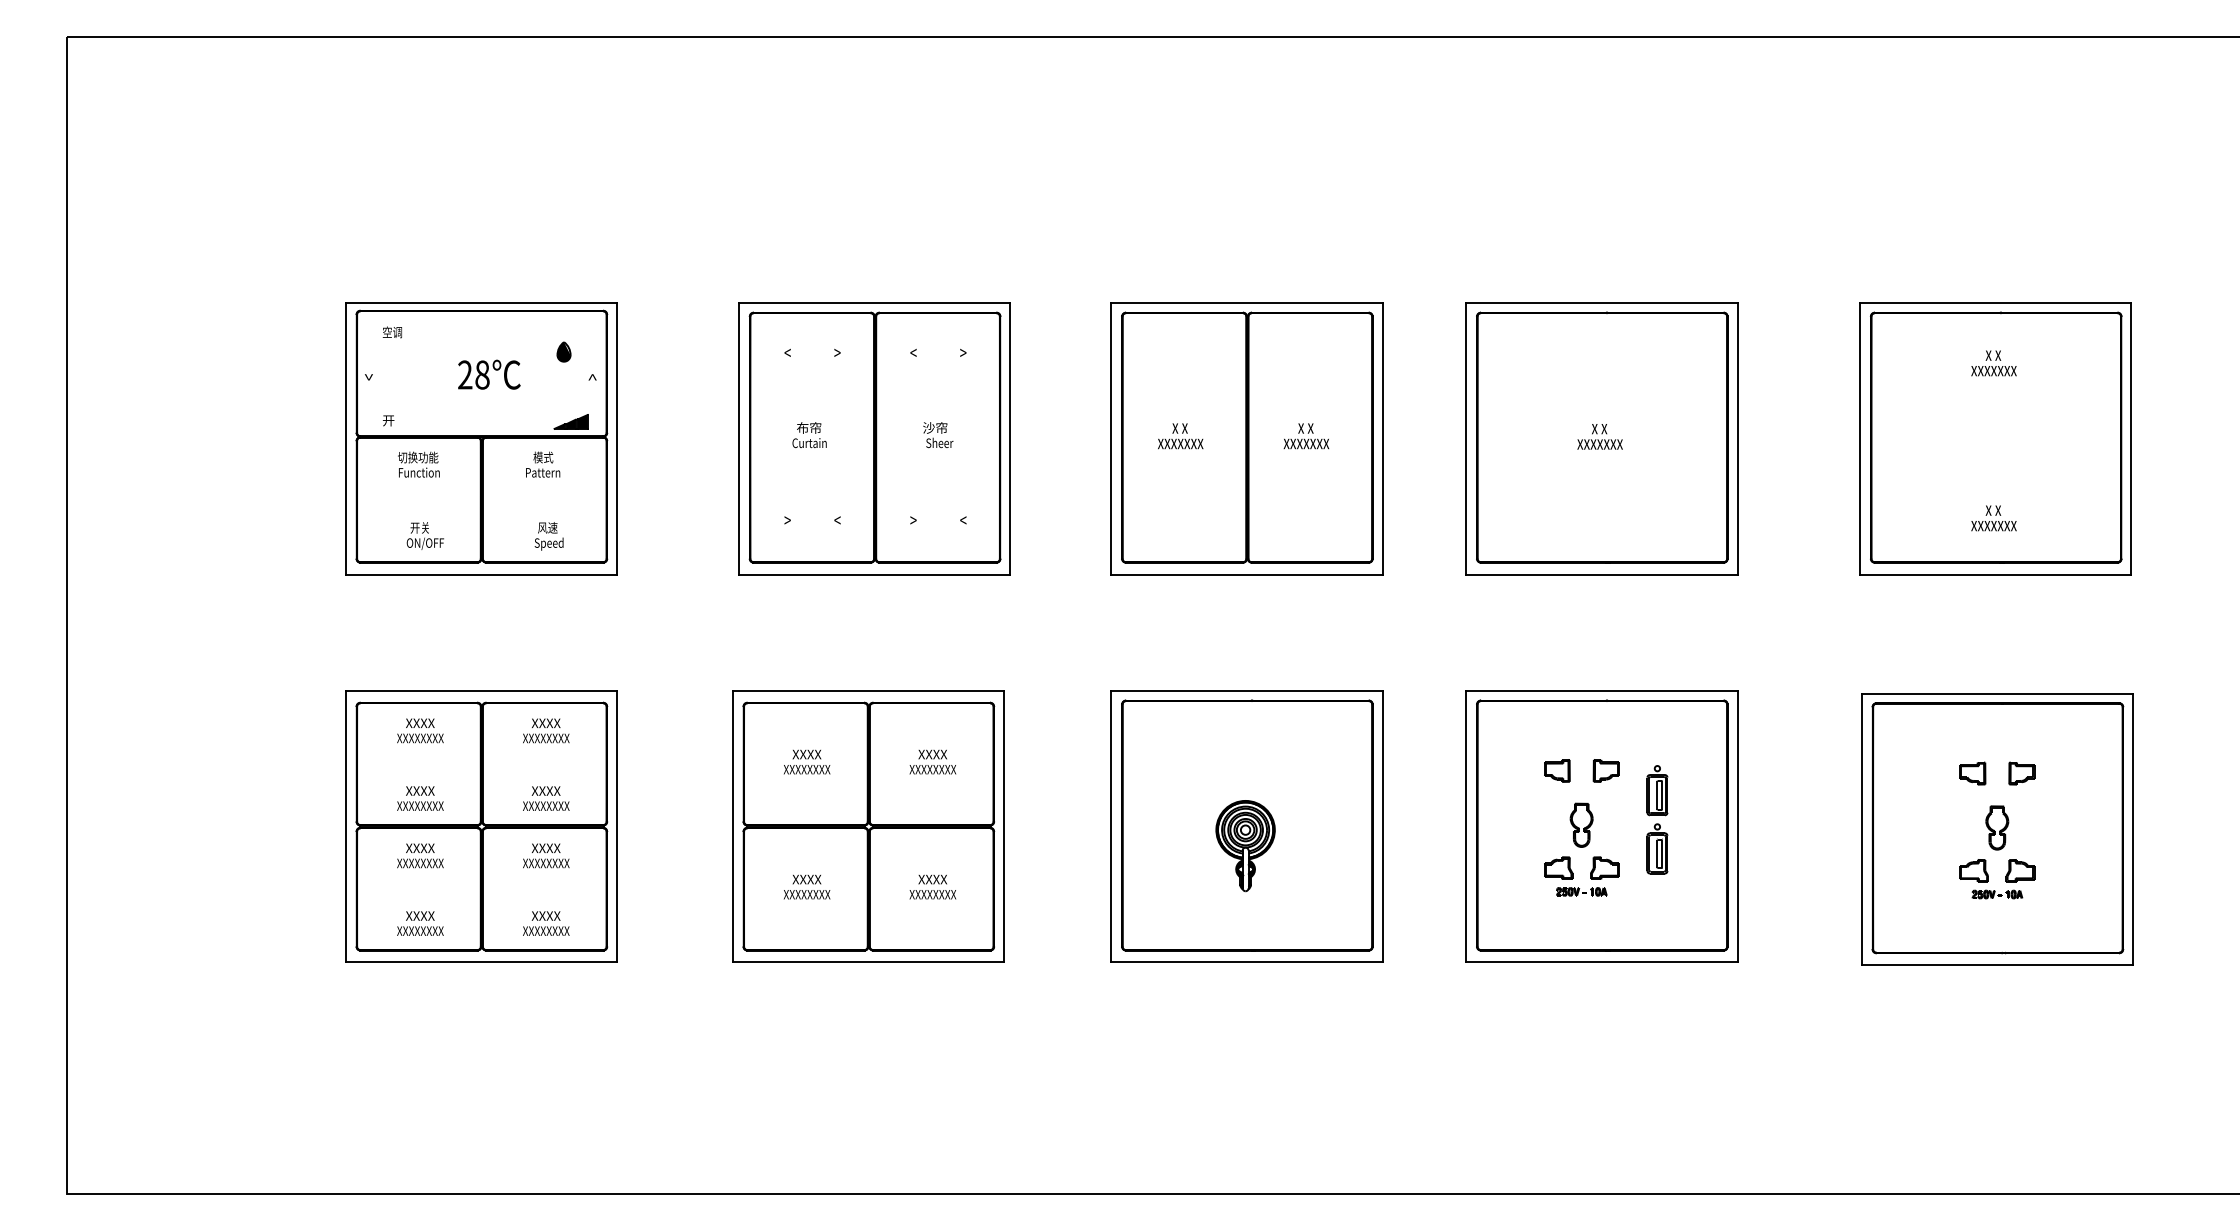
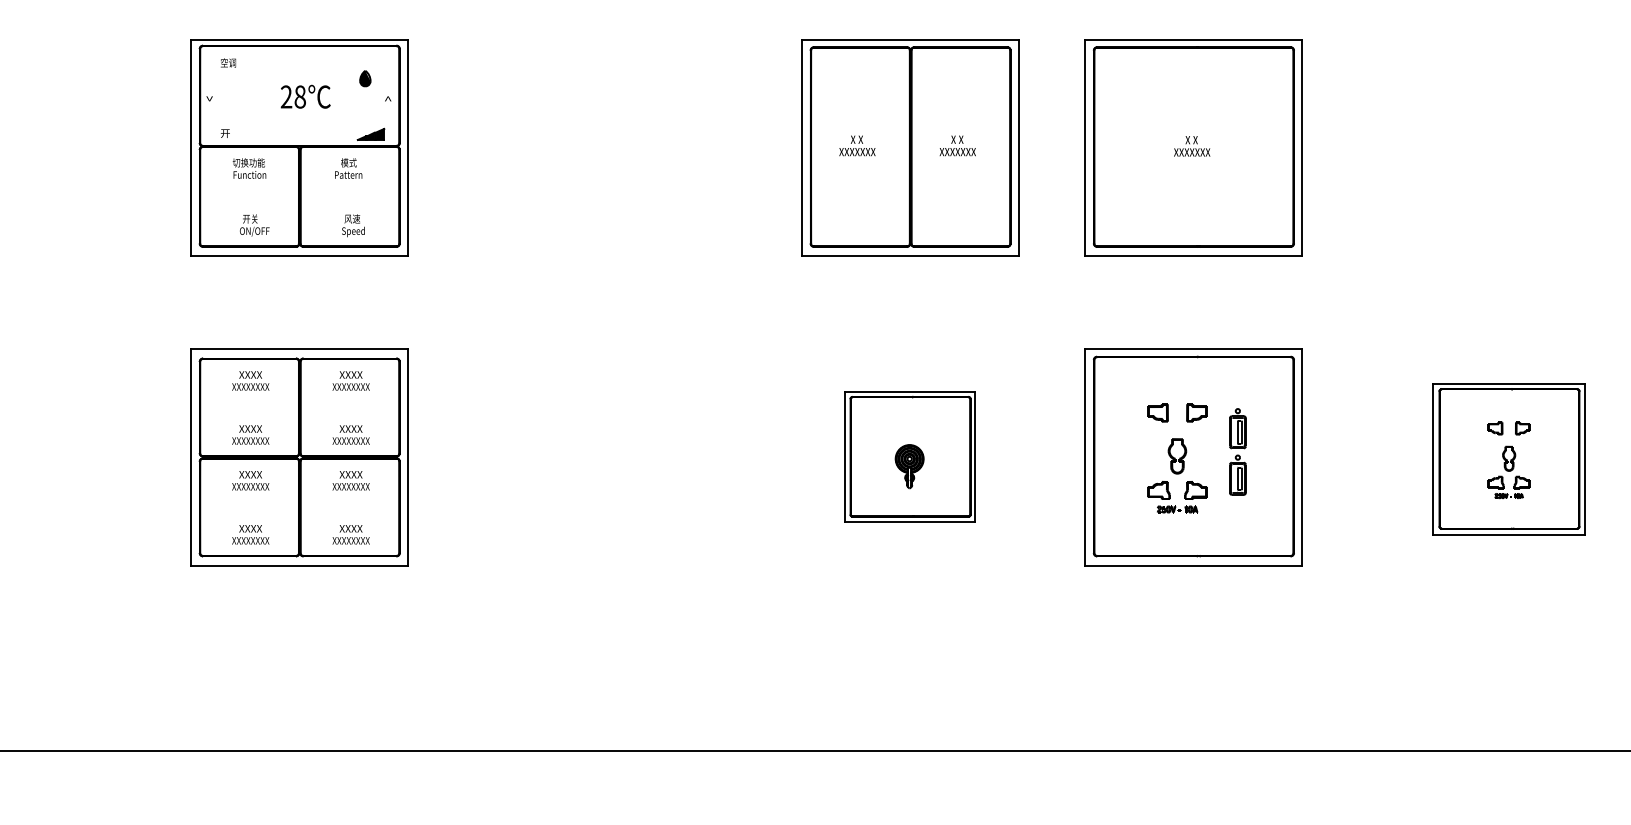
part: (874, 438) -> (613, 147), removed
part: (1995, 438) -> (1507, 147), removed
part: (868, 826) -> (608, 457), removed
part: (1246, 826) -> (909, 457), size x0.6
part: (1997, 829) -> (1509, 459), size x0.7

